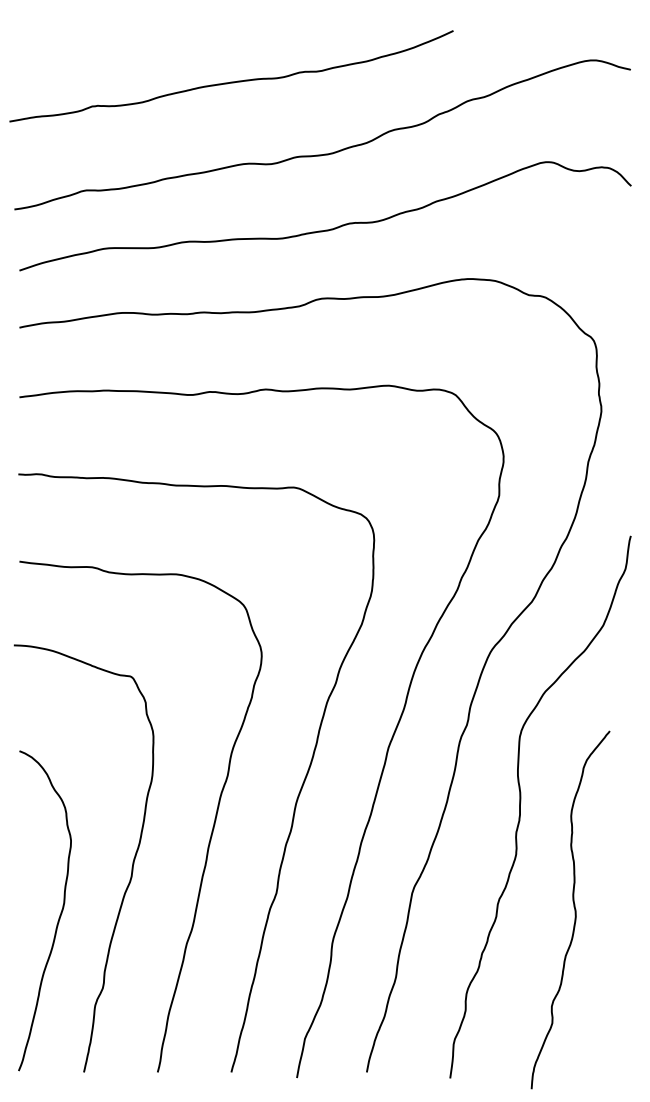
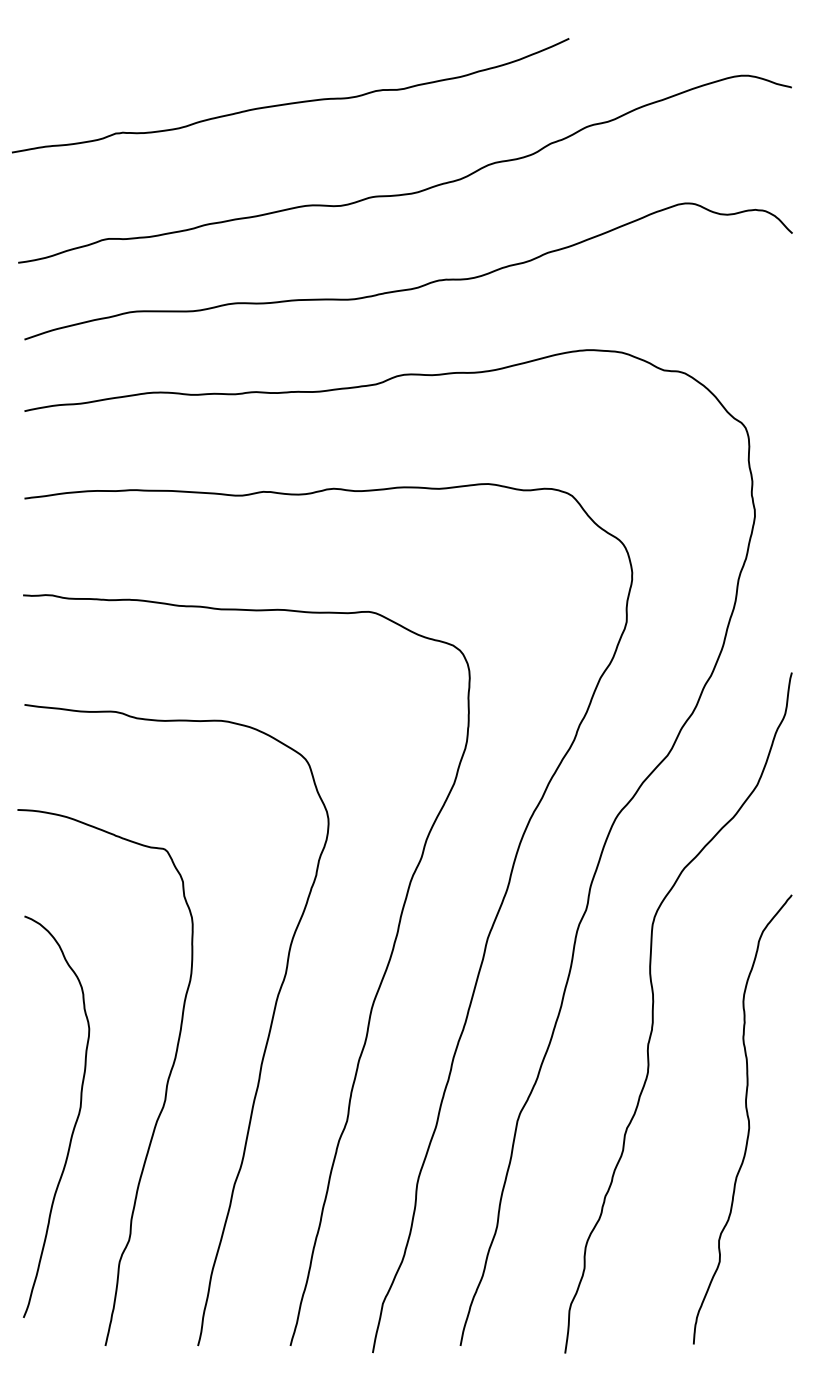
curve: (573, 907) -> (746, 1116), moved
curve: (59, 915) -> (74, 1122), moved

